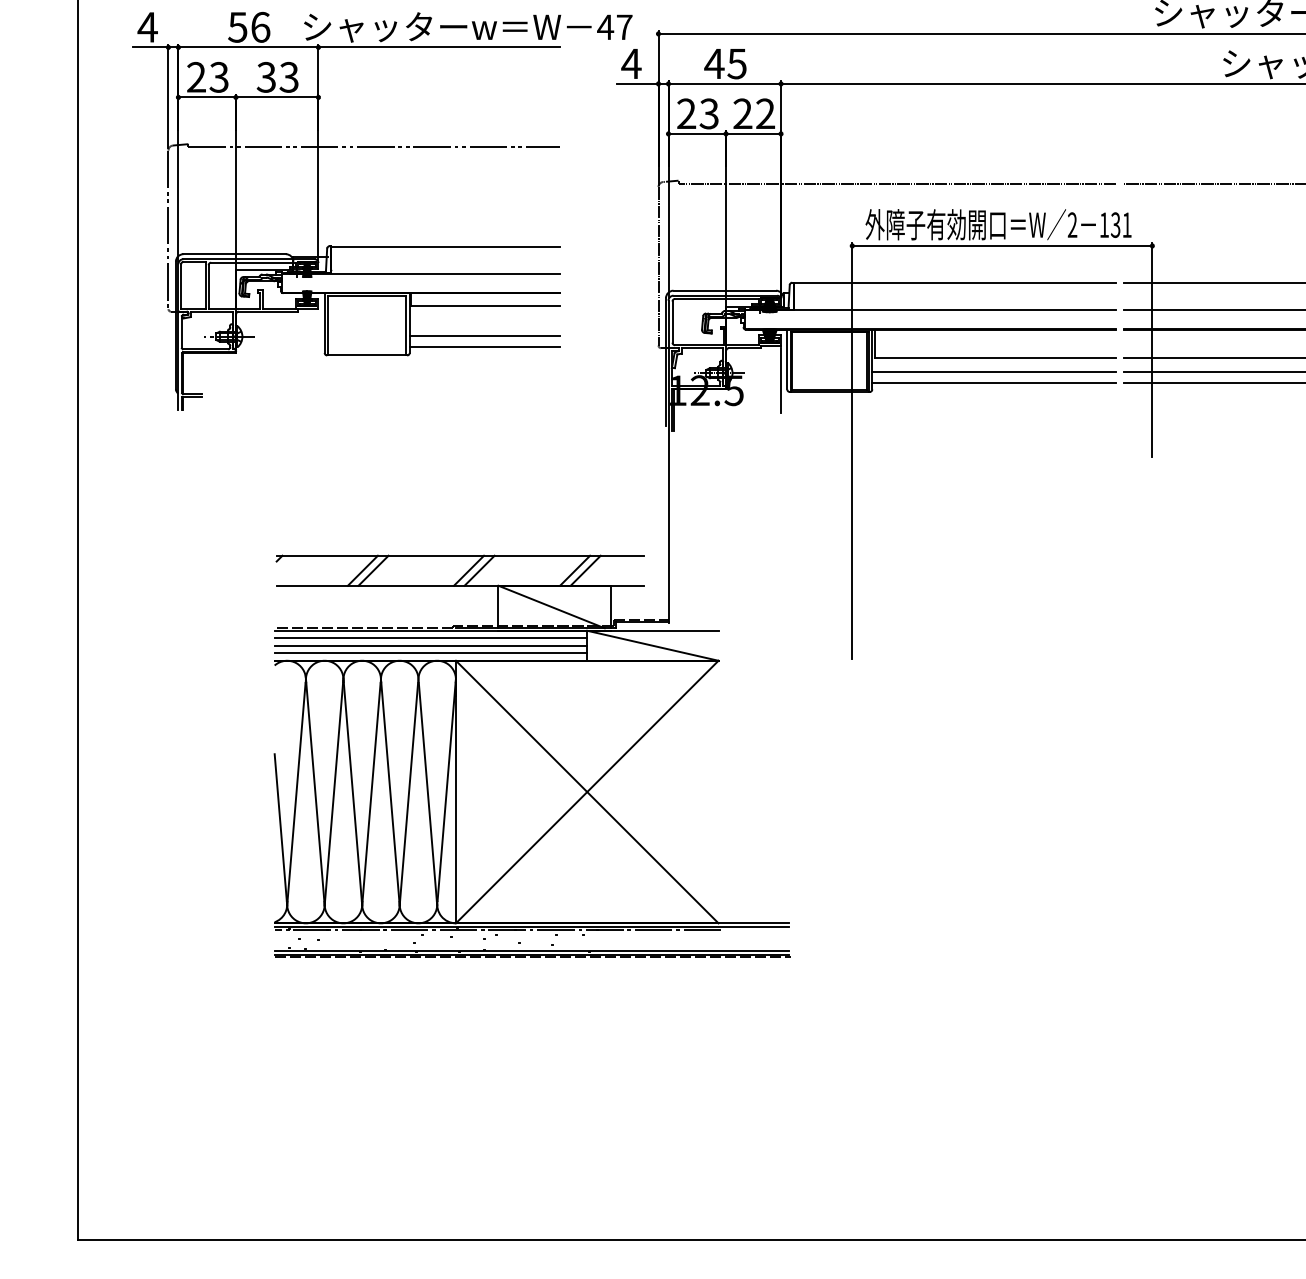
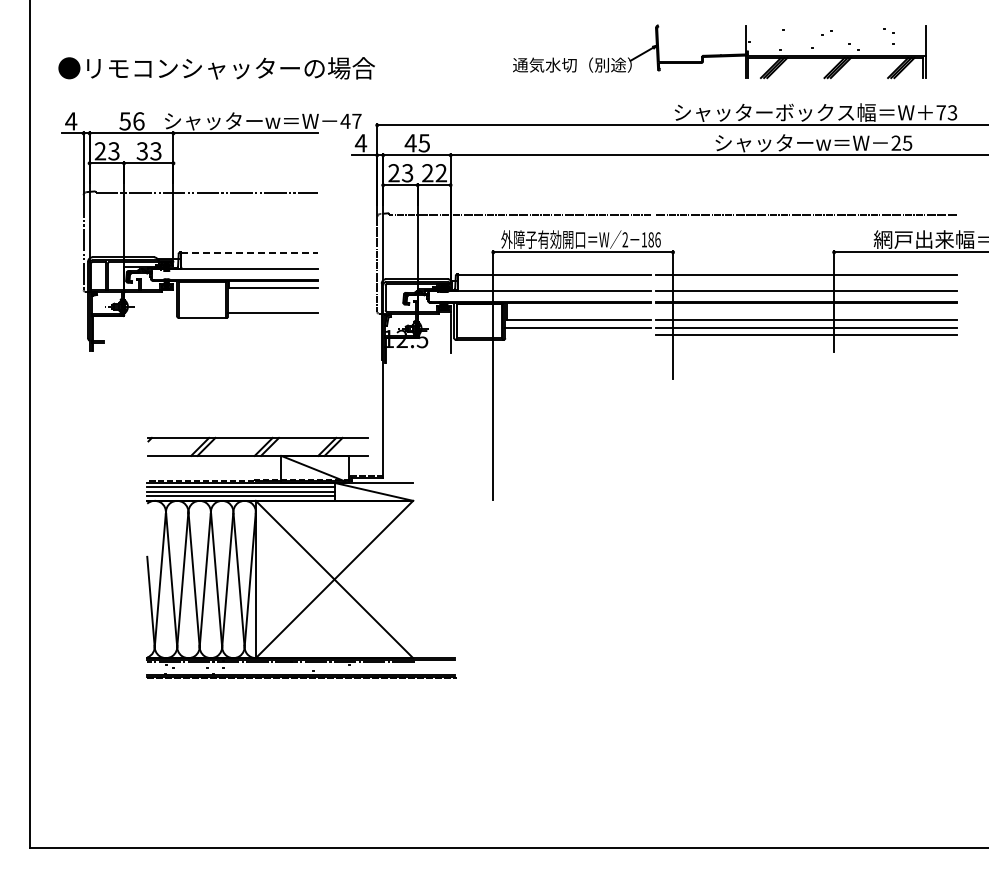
text: (1121, 224) -> (654, 239), 131 -> 186
line: (445, 246) -> (249, 252), solid -> dashed
line: (485, 336) -> (273, 306), removed
line: (994, 383) -> (578, 334), removed

